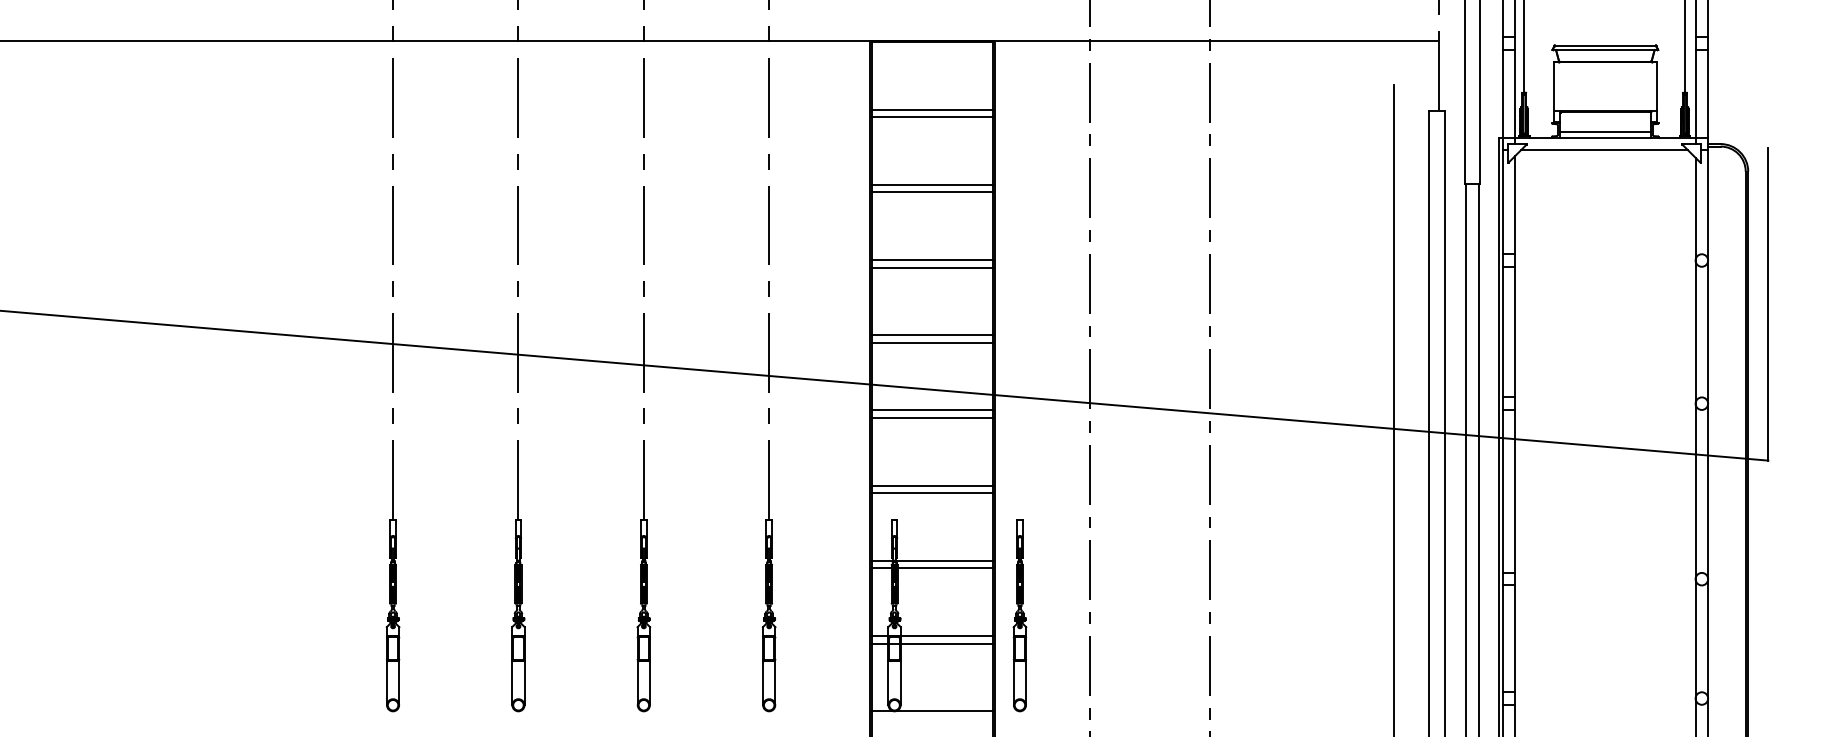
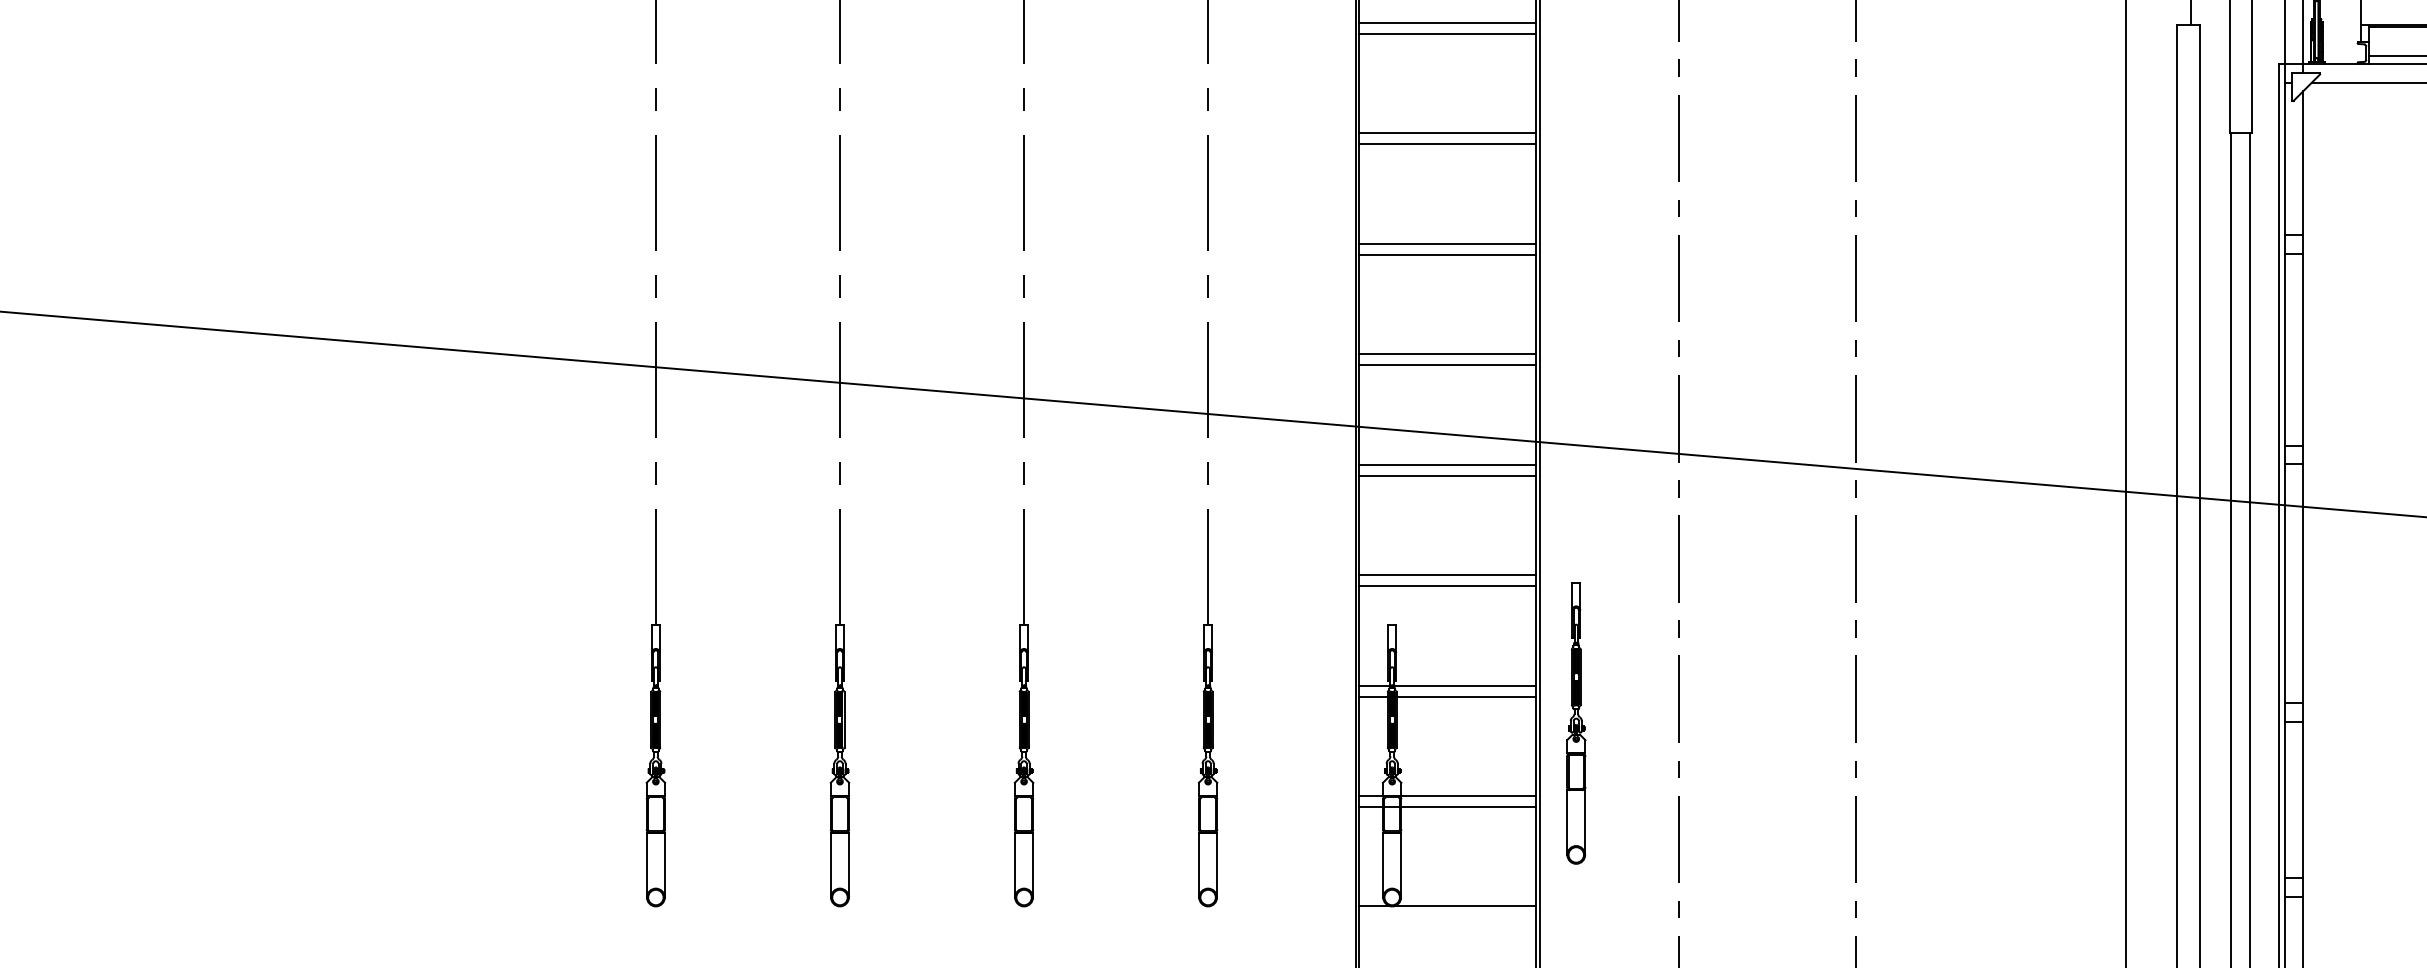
part: (1019, 615) -> (1575, 723), moved

